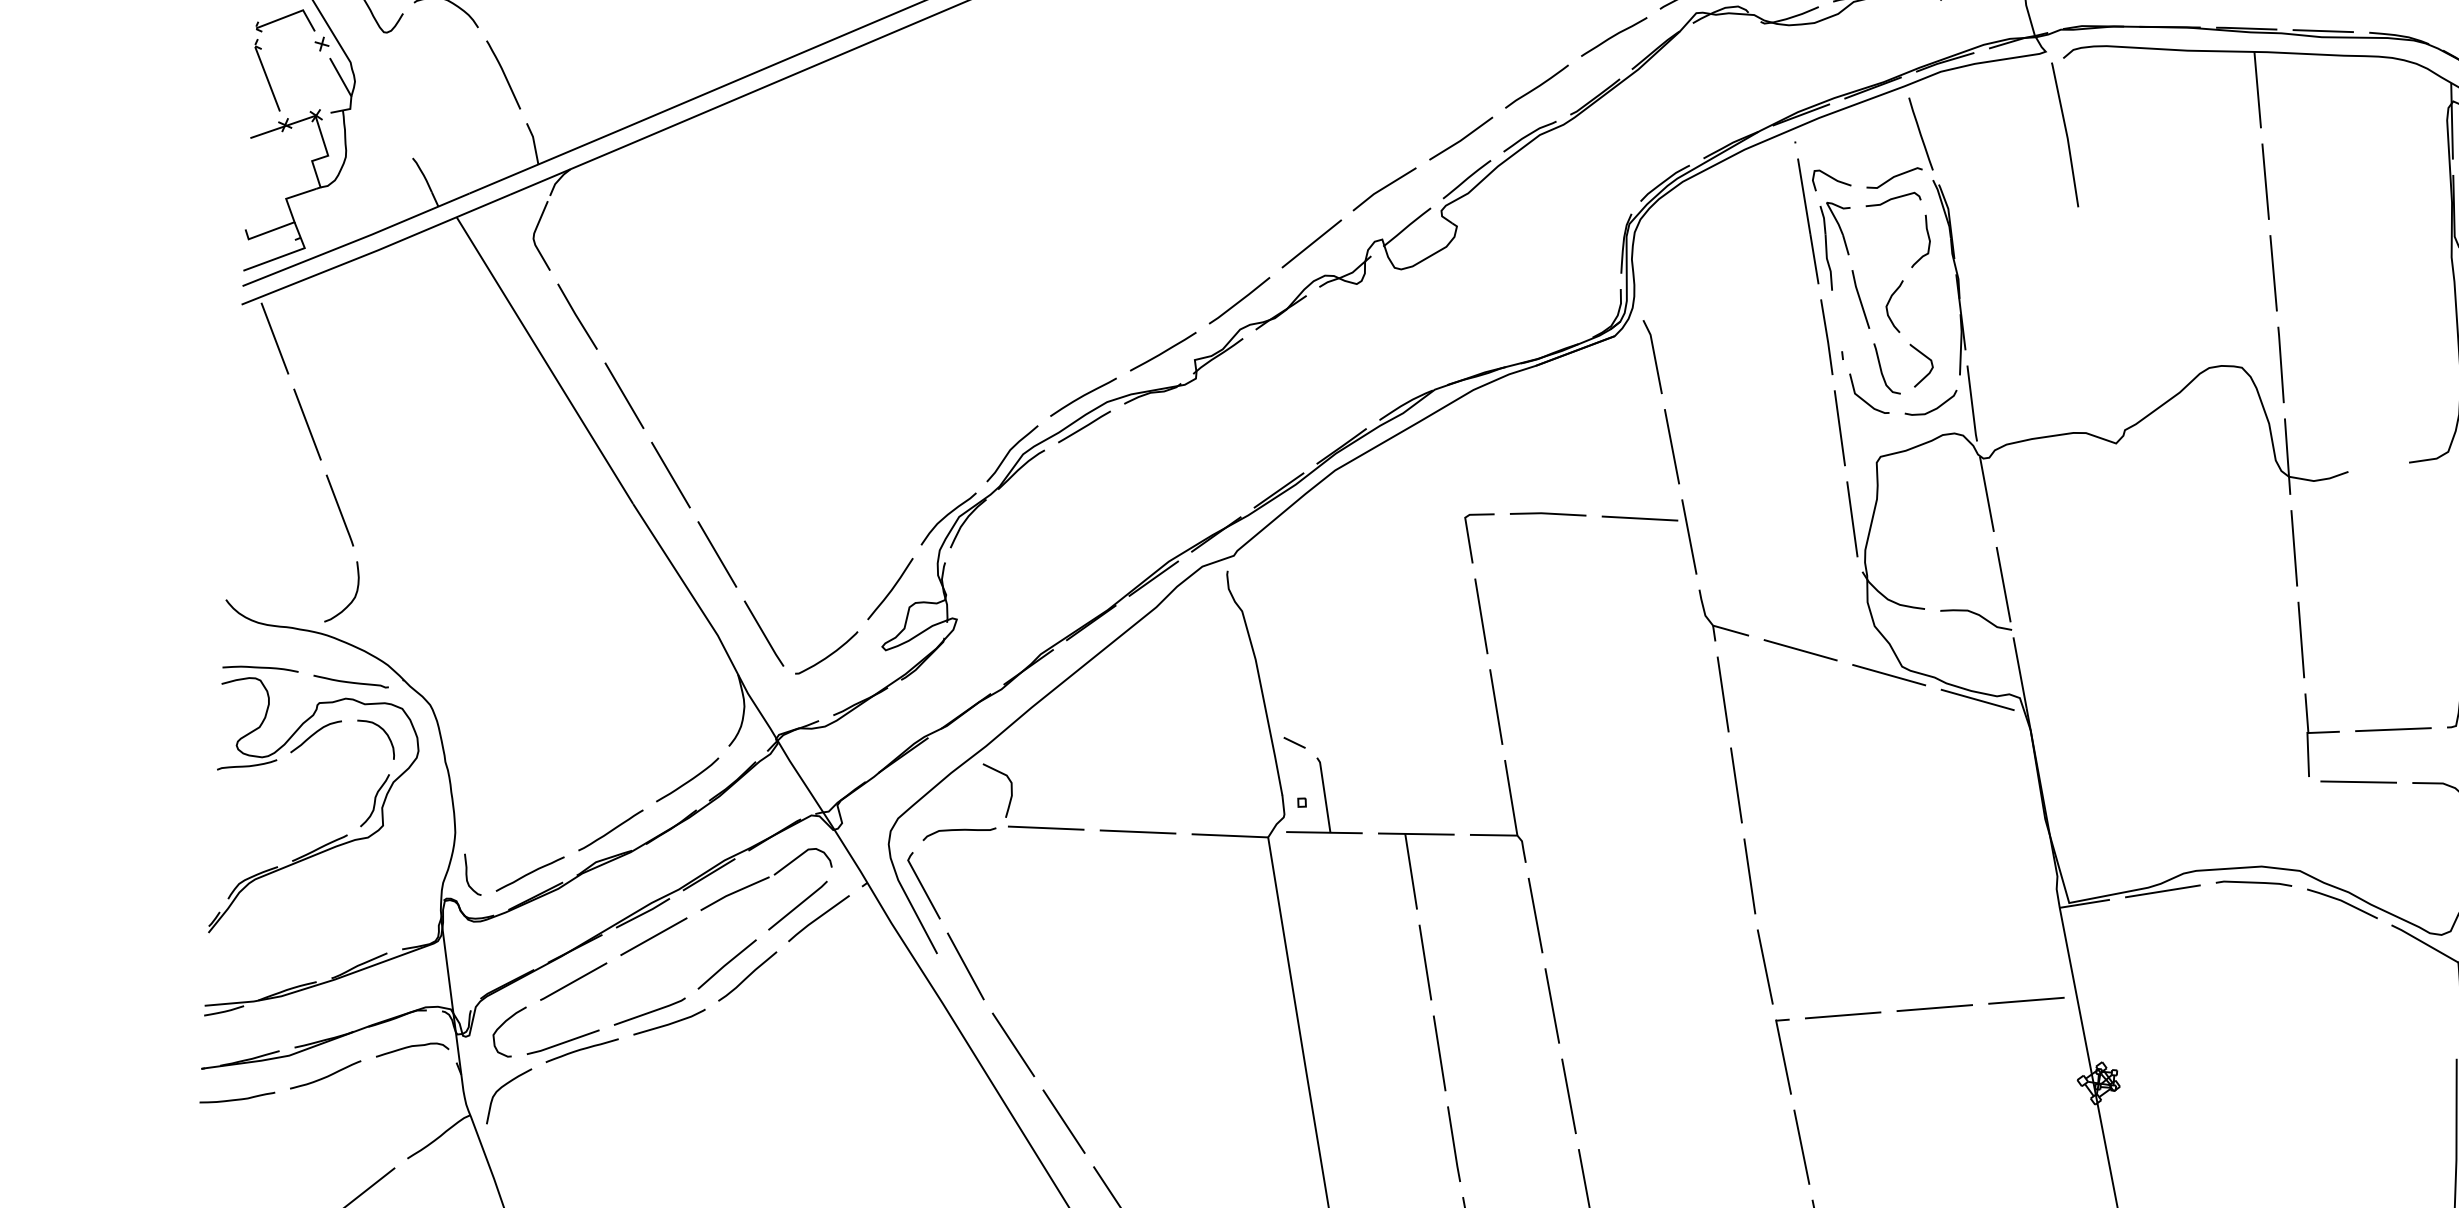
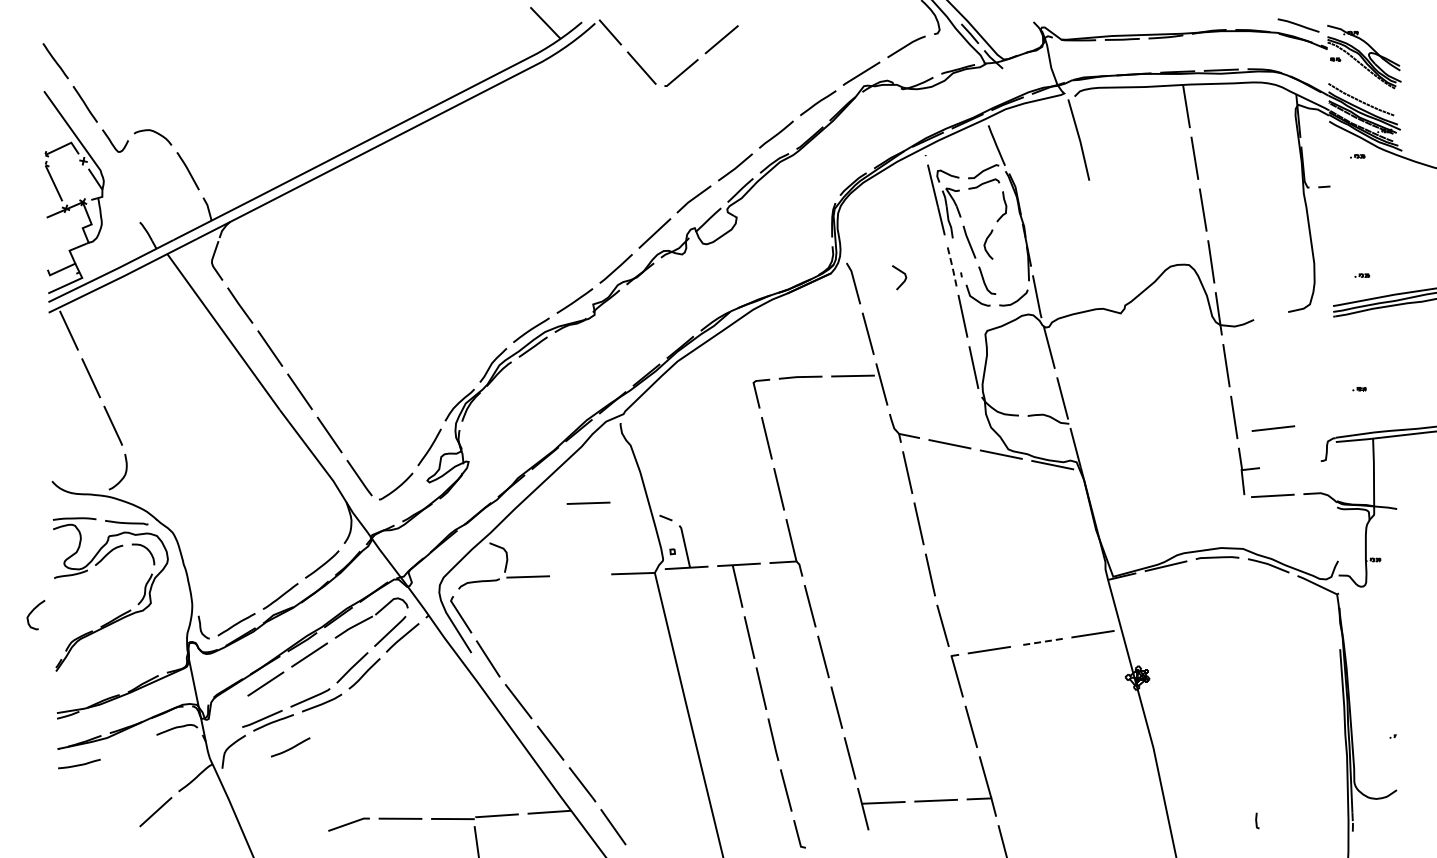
line: (1828, 338) -> (952, 265), solid -> dashed
curve: (1926, 359) -> (902, 273), moved
line: (2393, 729) -> (1273, 428), moved
line: (1137, 830) -> (588, 502), moved
line: (1935, 1008) -> (1041, 642), solid -> dashed
curve: (502, 1026) -> (32, 612), moved
curve: (325, 1075) -> (290, 747), moved

